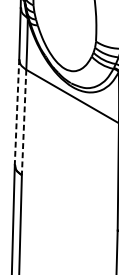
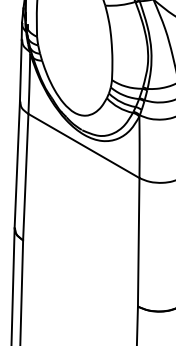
line: (17, 111) -> (17, 164), dashed -> solid
line: (23, 122) -> (25, 177), dashed -> solid

